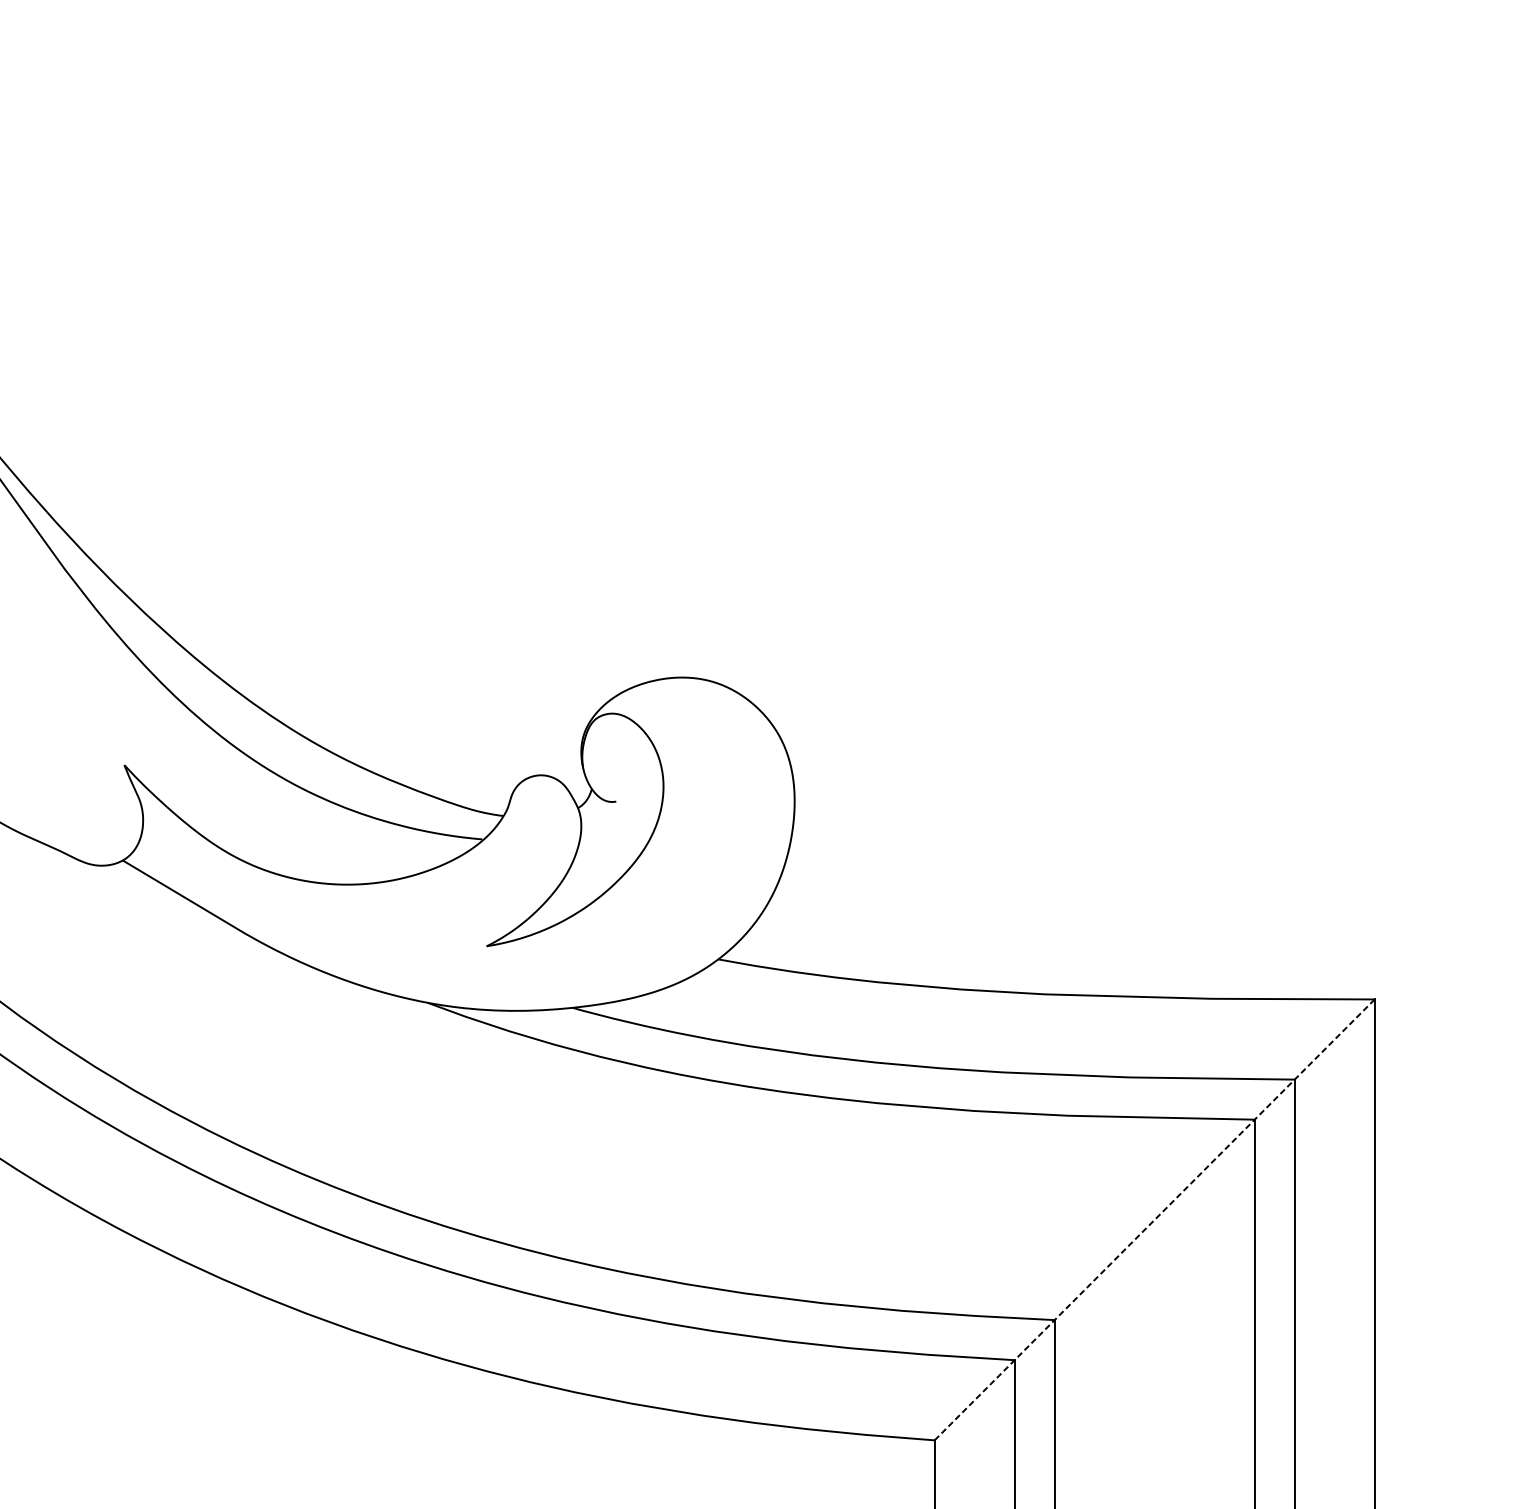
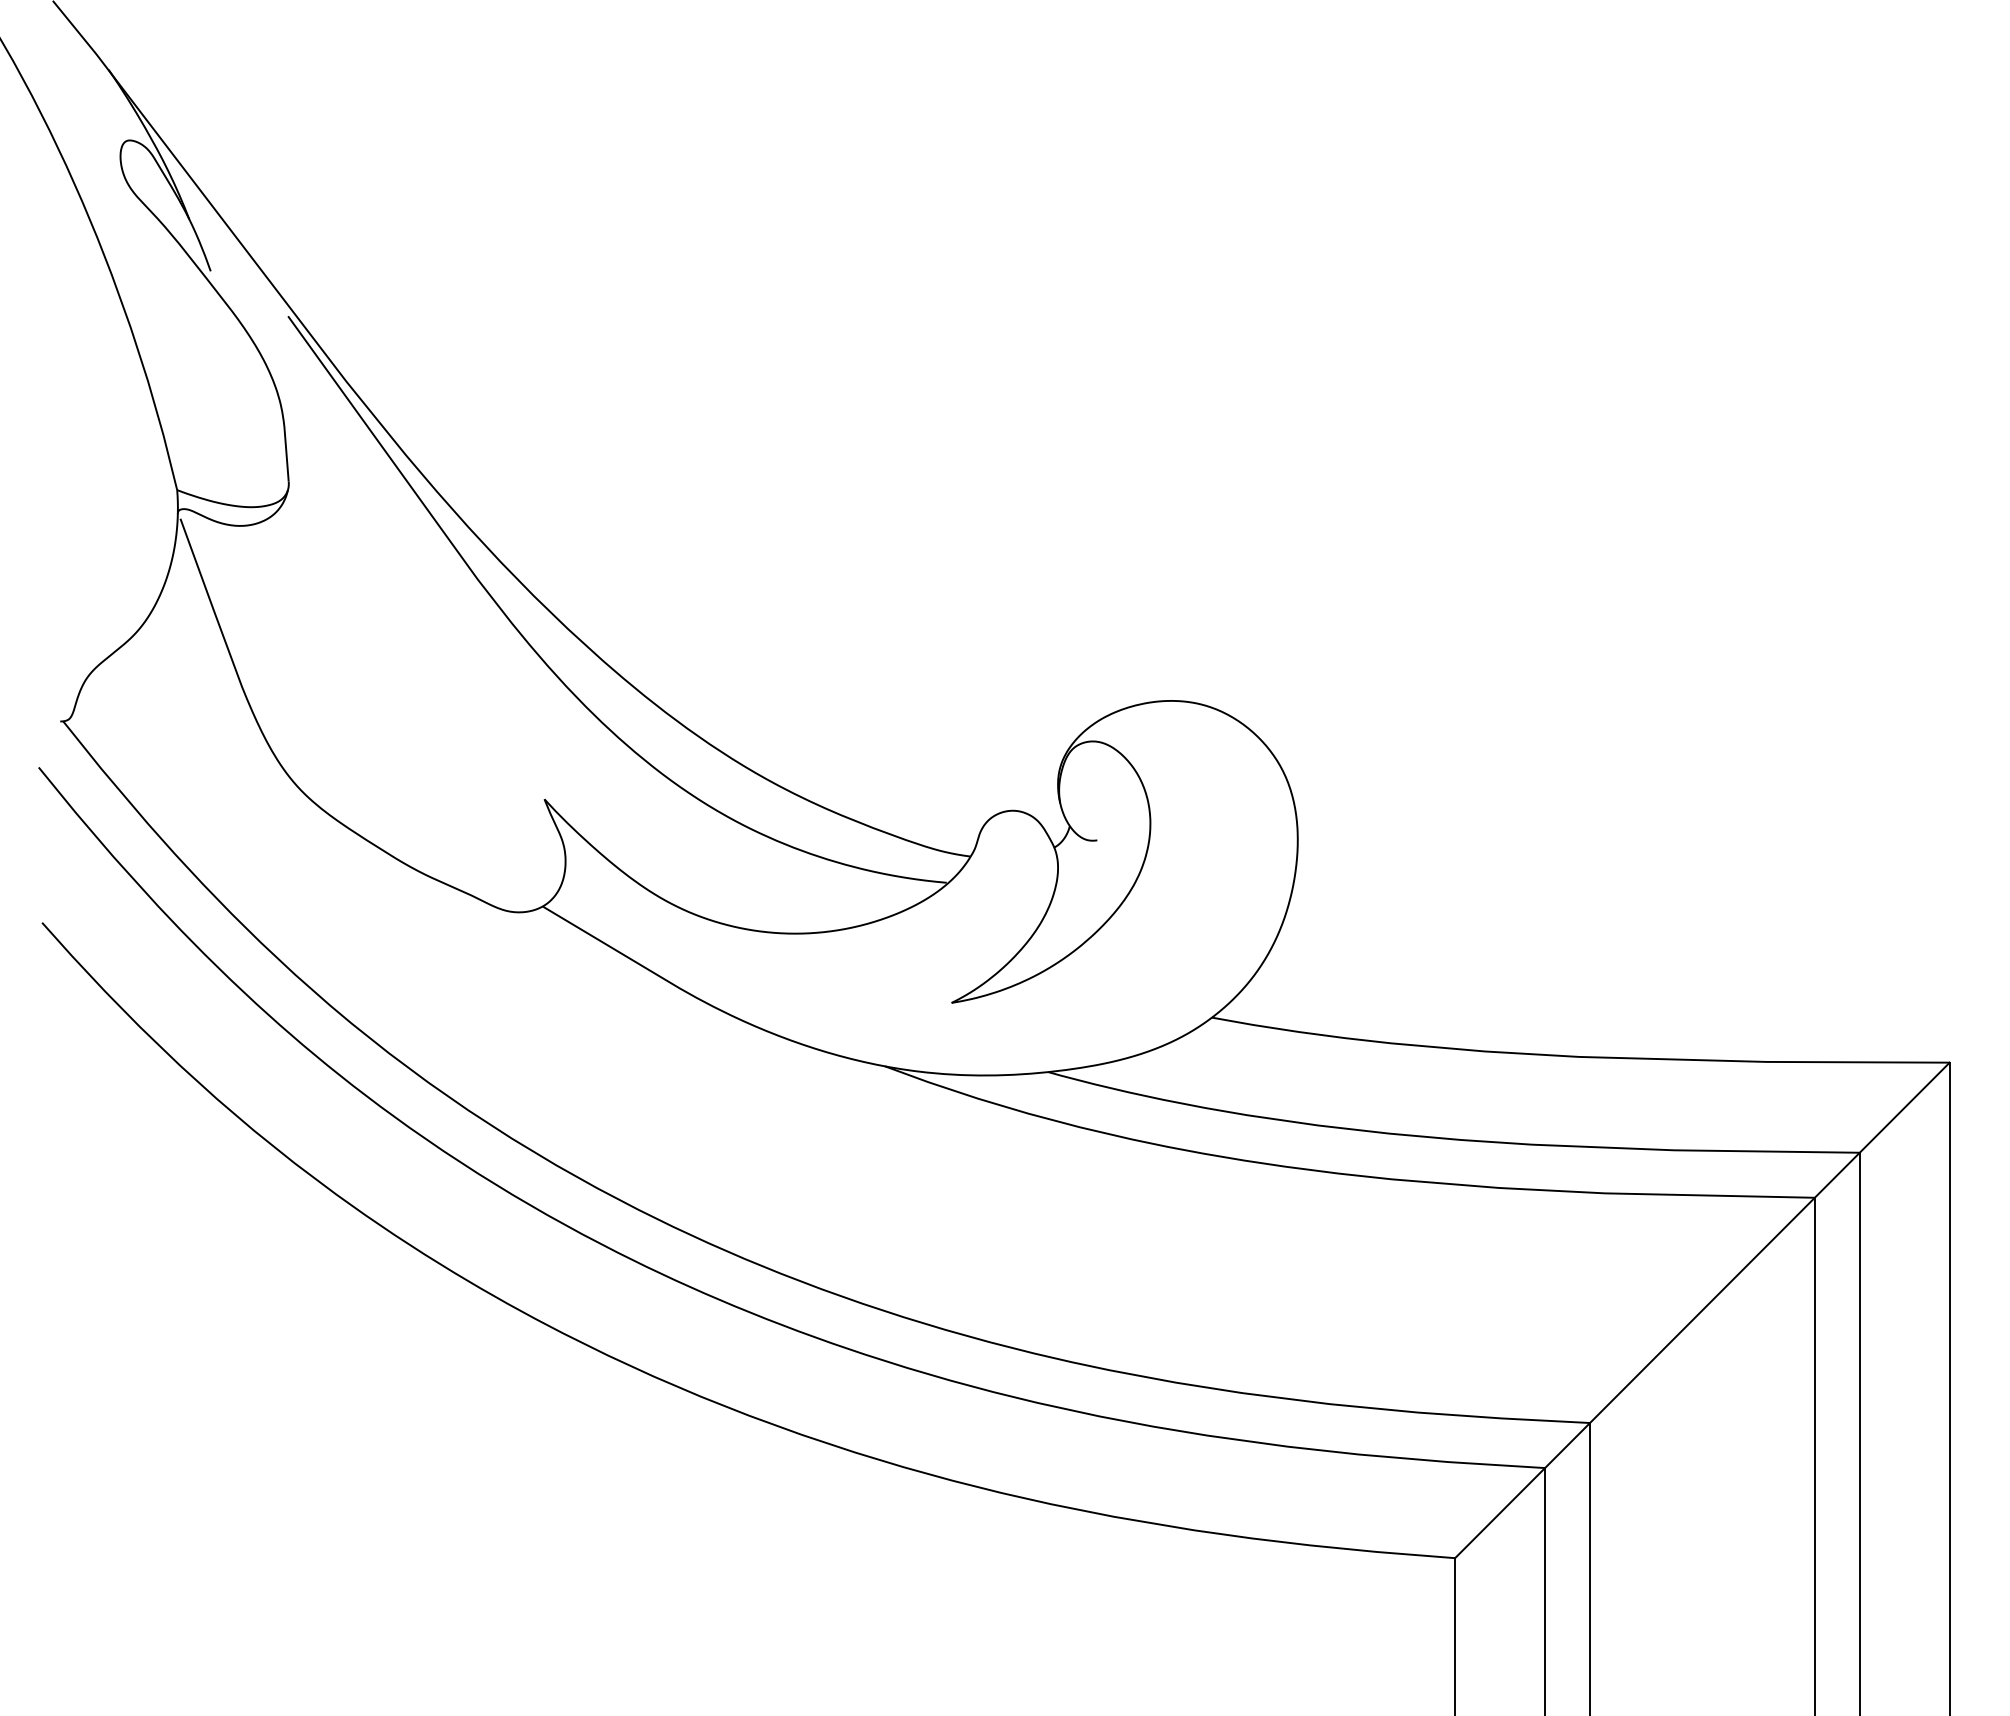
line: (1154, 1219) -> (1702, 1310), dashed -> solid

